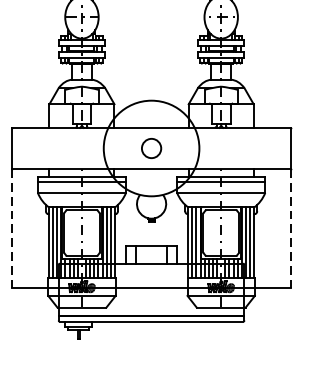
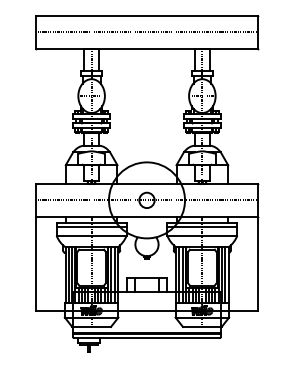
line: (150, 148) -> (146, 200), added
line: (12, 229) -> (36, 264), dashed -> solid
line: (290, 229) -> (257, 264), dashed -> solid

